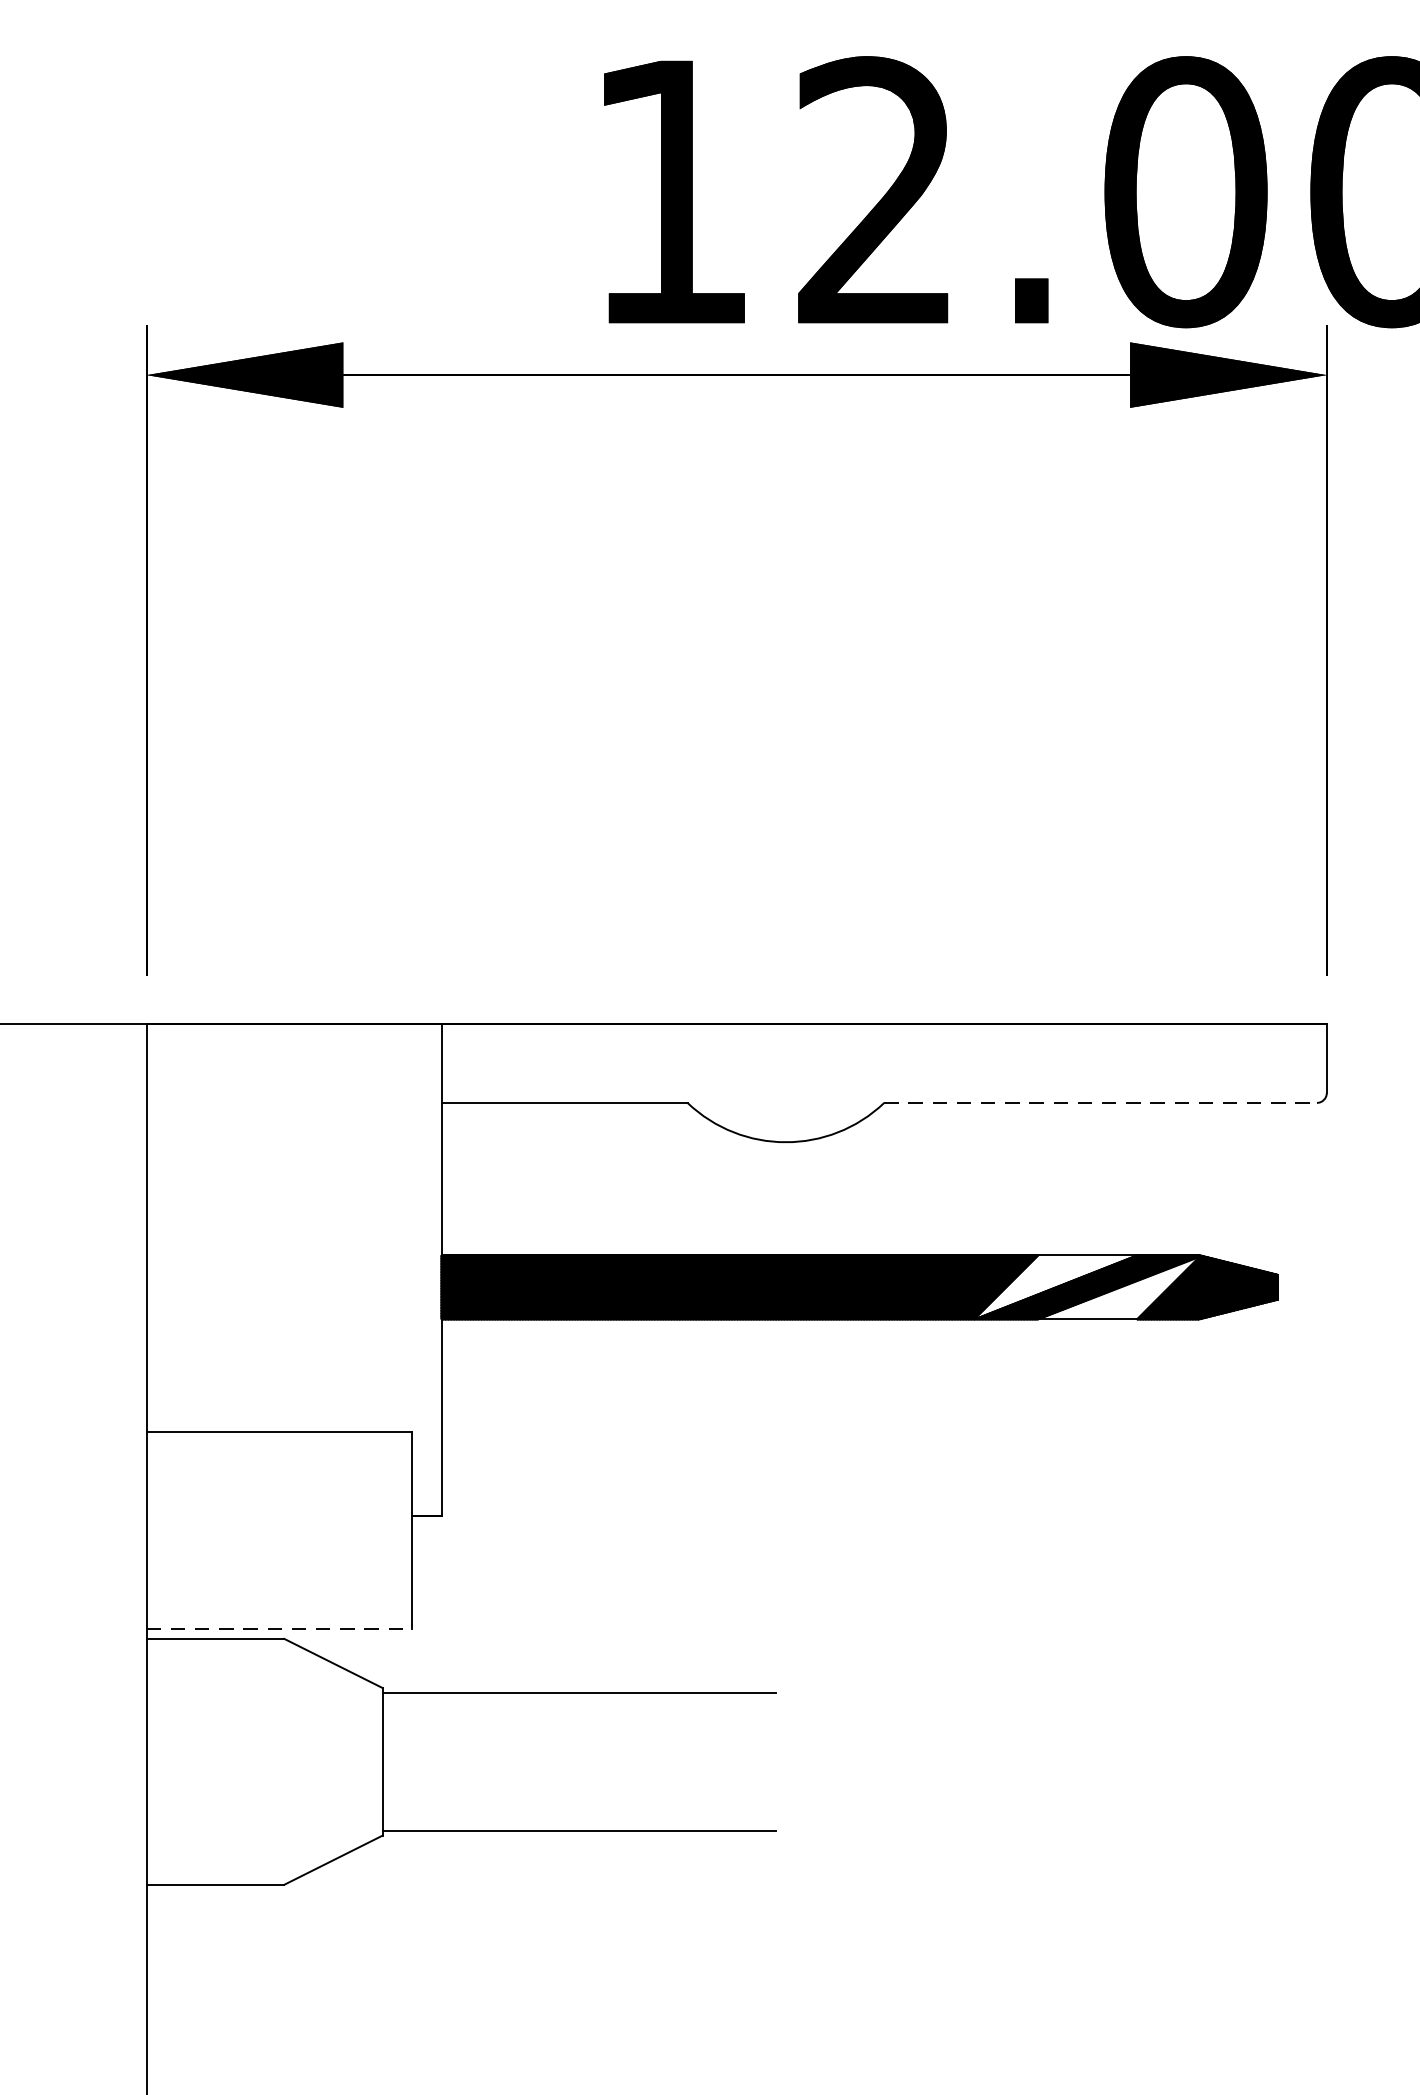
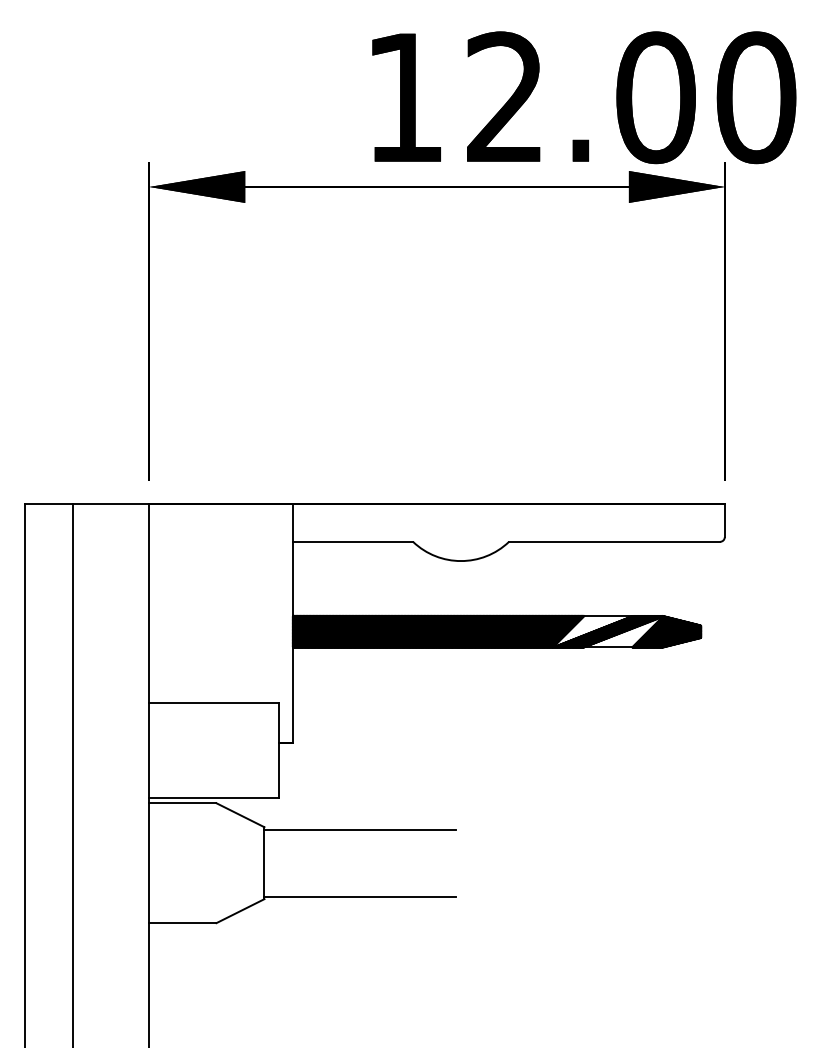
line: (1100, 1102) -> (614, 541), dashed -> solid
line: (280, 1629) -> (214, 798), dashed -> solid

